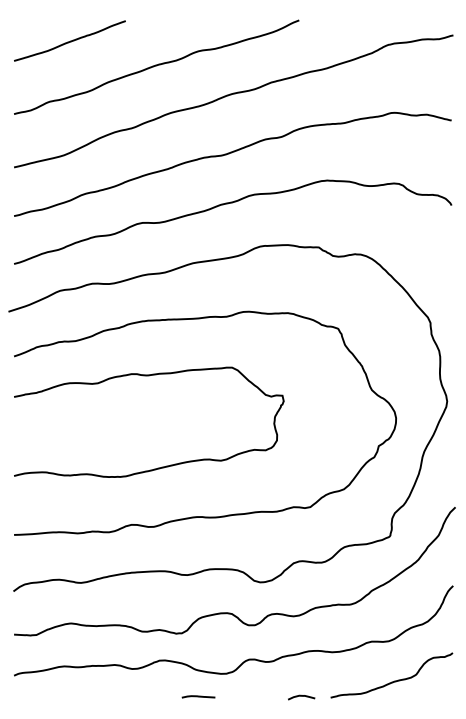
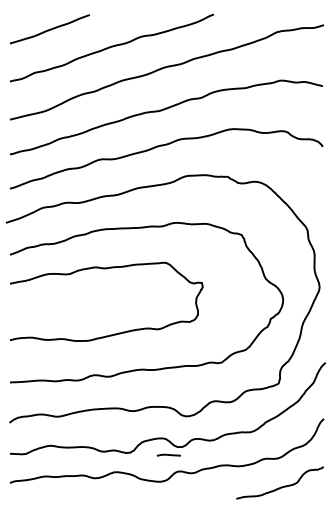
line: (198, 695) -> (168, 454), moved
curve: (301, 697) -> (215, 498), removed

